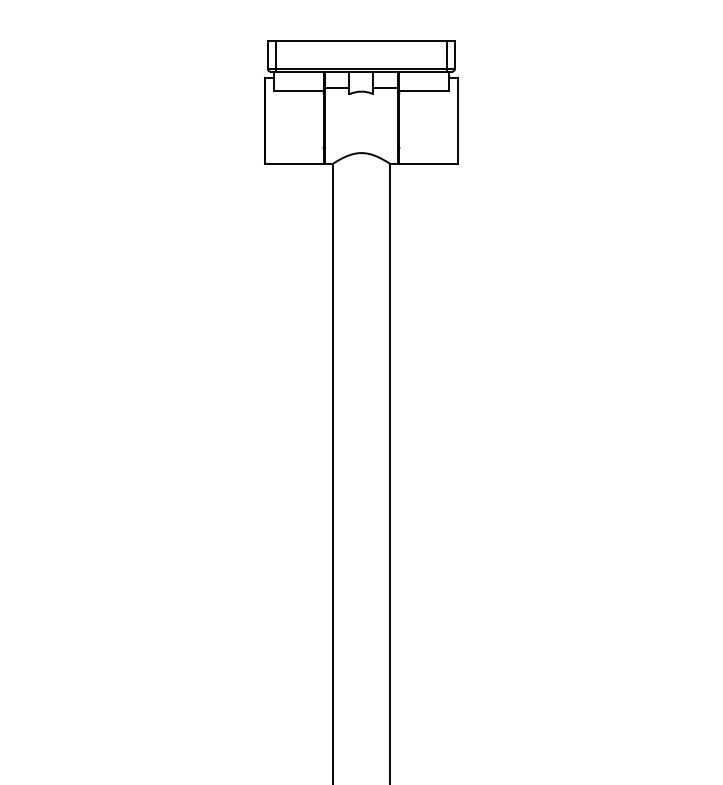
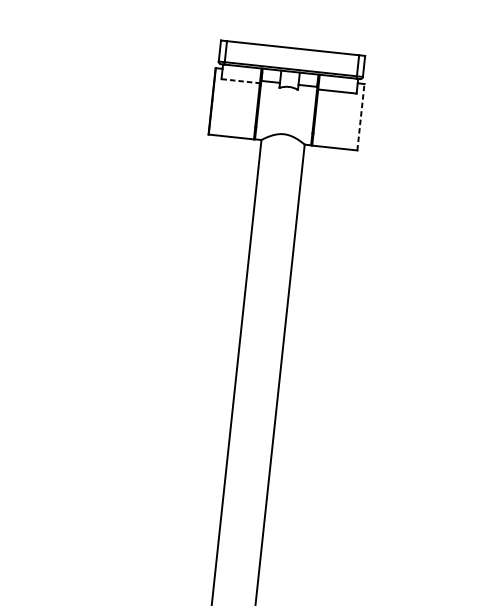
line: (298, 90) -> (240, 80), solid -> dashed
line: (457, 120) -> (360, 117), solid -> dashed

